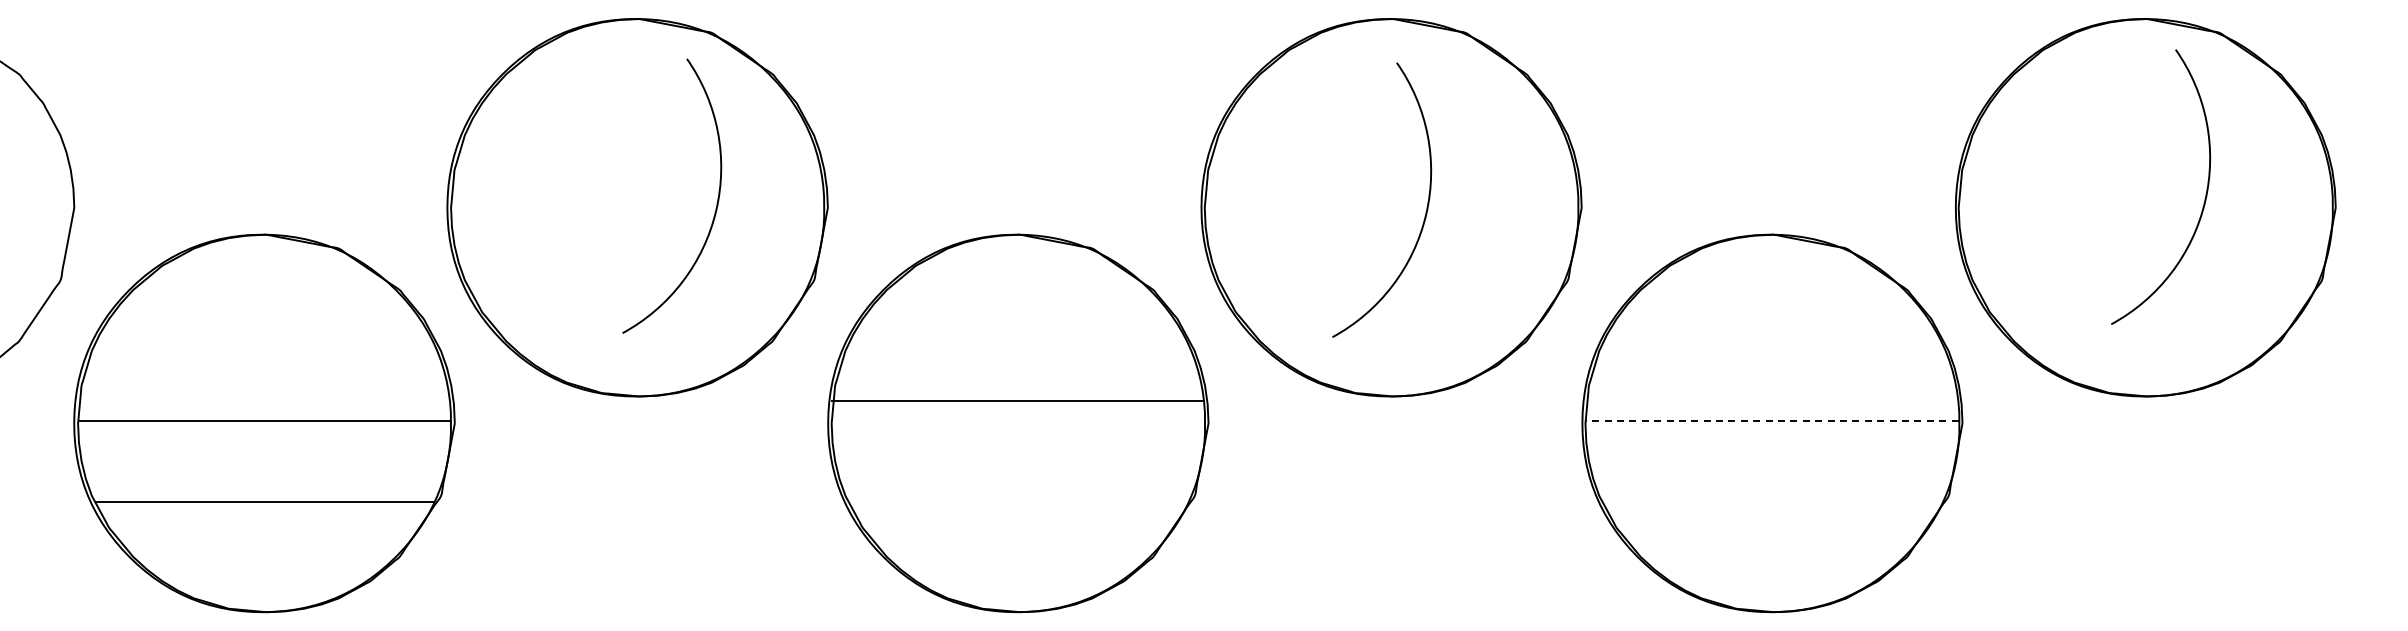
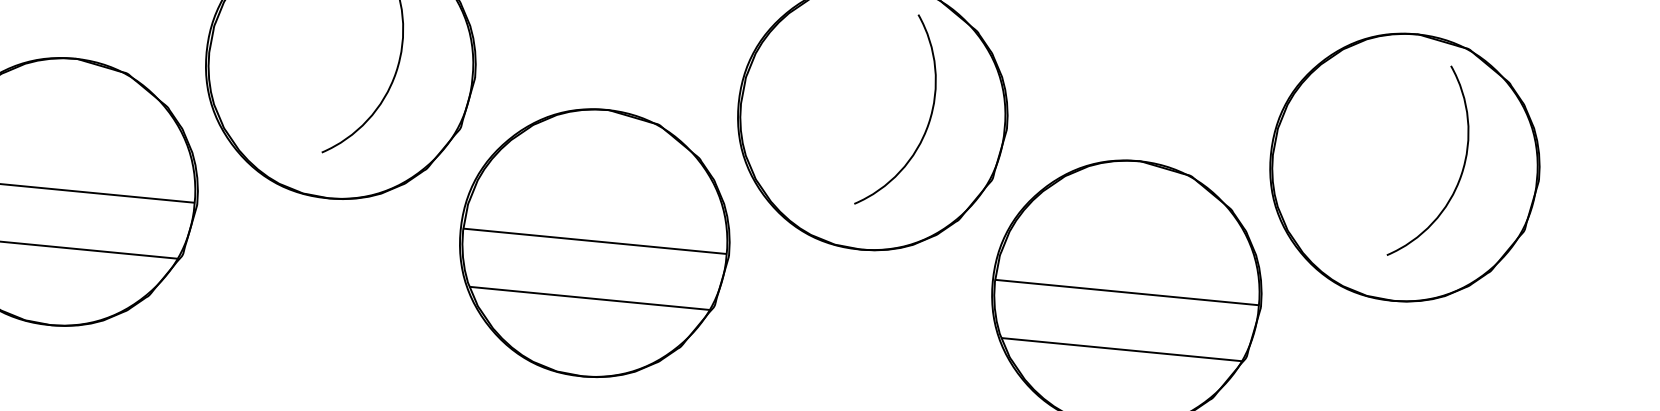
arc: (2205, 193) -> (1462, 169), moved
arc: (1426, 206) -> (929, 118), moved
line: (1018, 400) -> (595, 241), moved
line: (1771, 420) -> (1126, 292), dashed -> solid
line: (1018, 501) -> (589, 298), added
line: (1772, 501) -> (1121, 349), added

